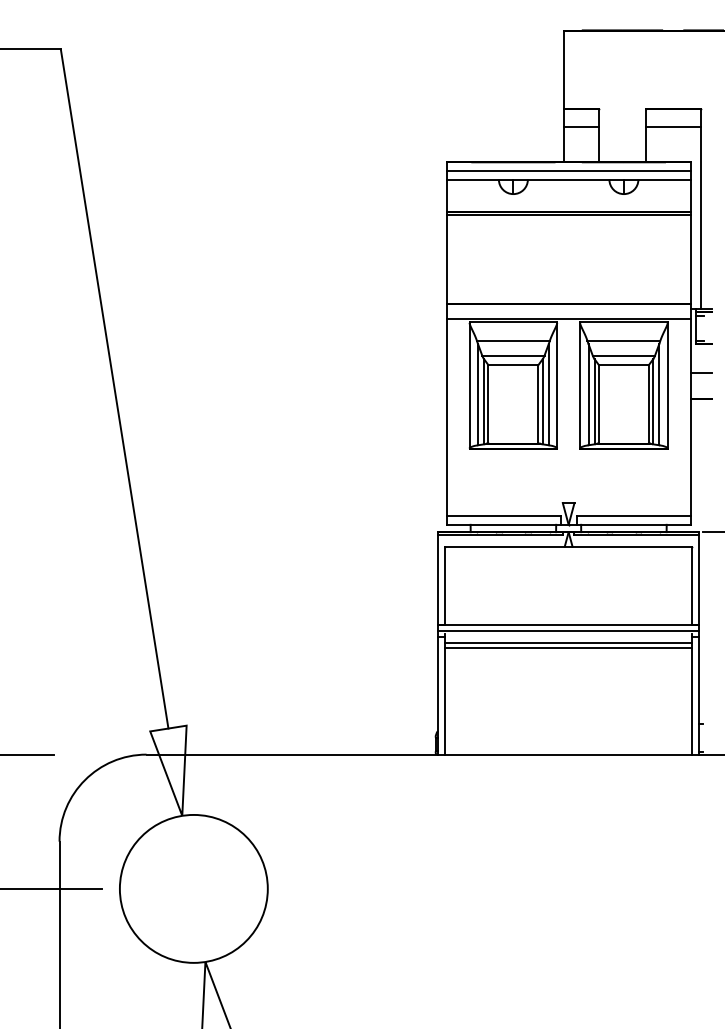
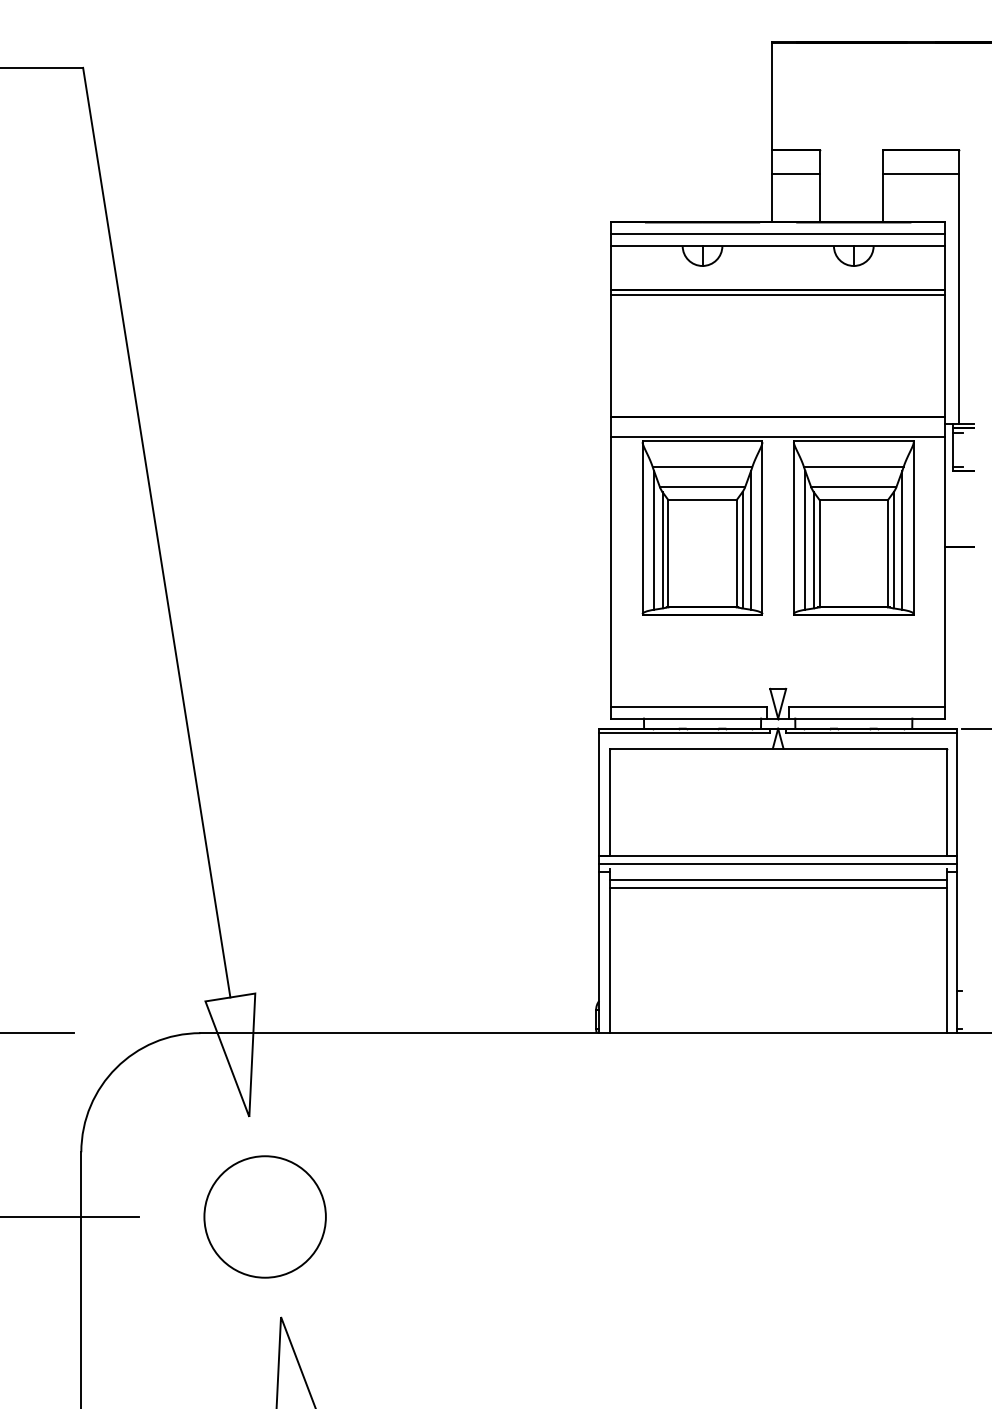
line: (701, 373) -> (959, 511), removed
circle: (193, 888) -> (264, 1216), size x0.6

